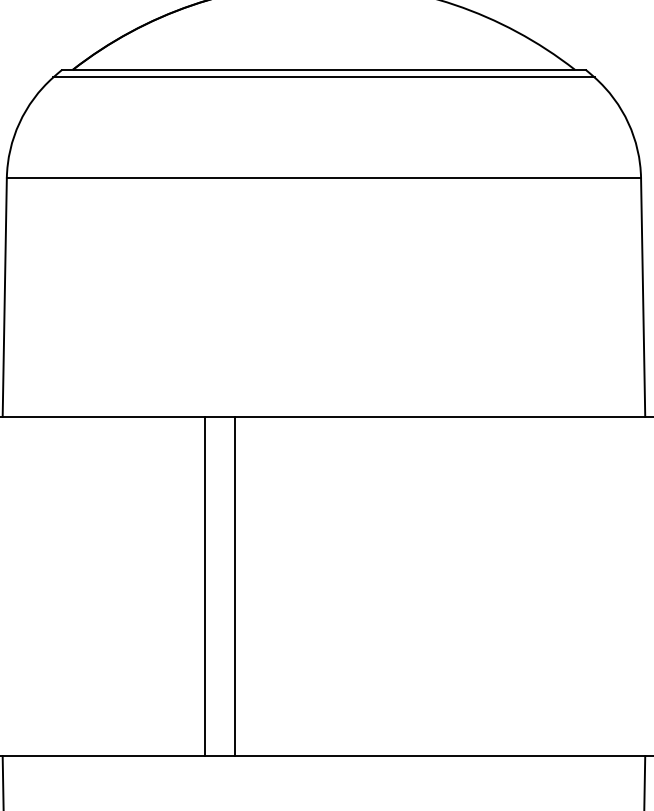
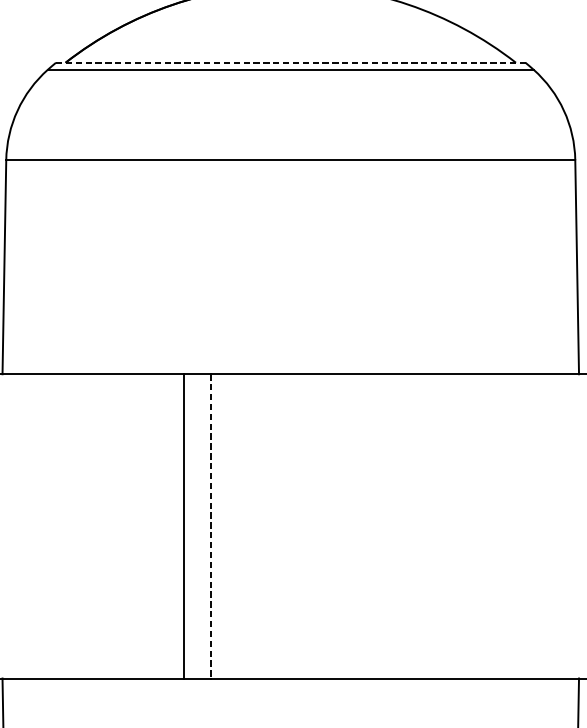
line: (323, 69) -> (290, 62), solid -> dashed
line: (234, 586) -> (210, 526), solid -> dashed

